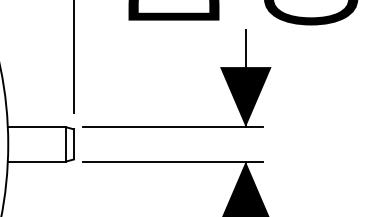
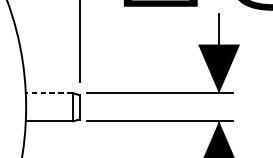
line: (36, 127) -> (49, 93), solid -> dashed

